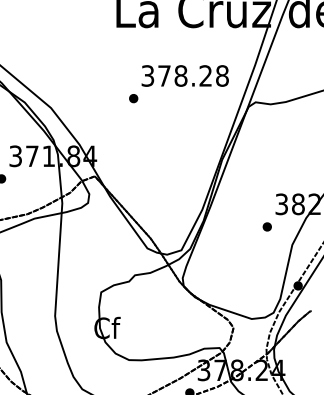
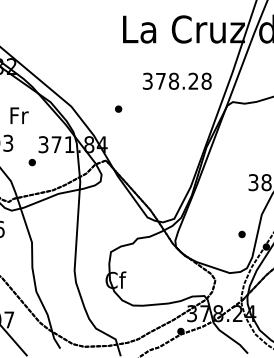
part: (133, 97) -> (118, 108), moved
part: (266, 226) -> (241, 234), moved

